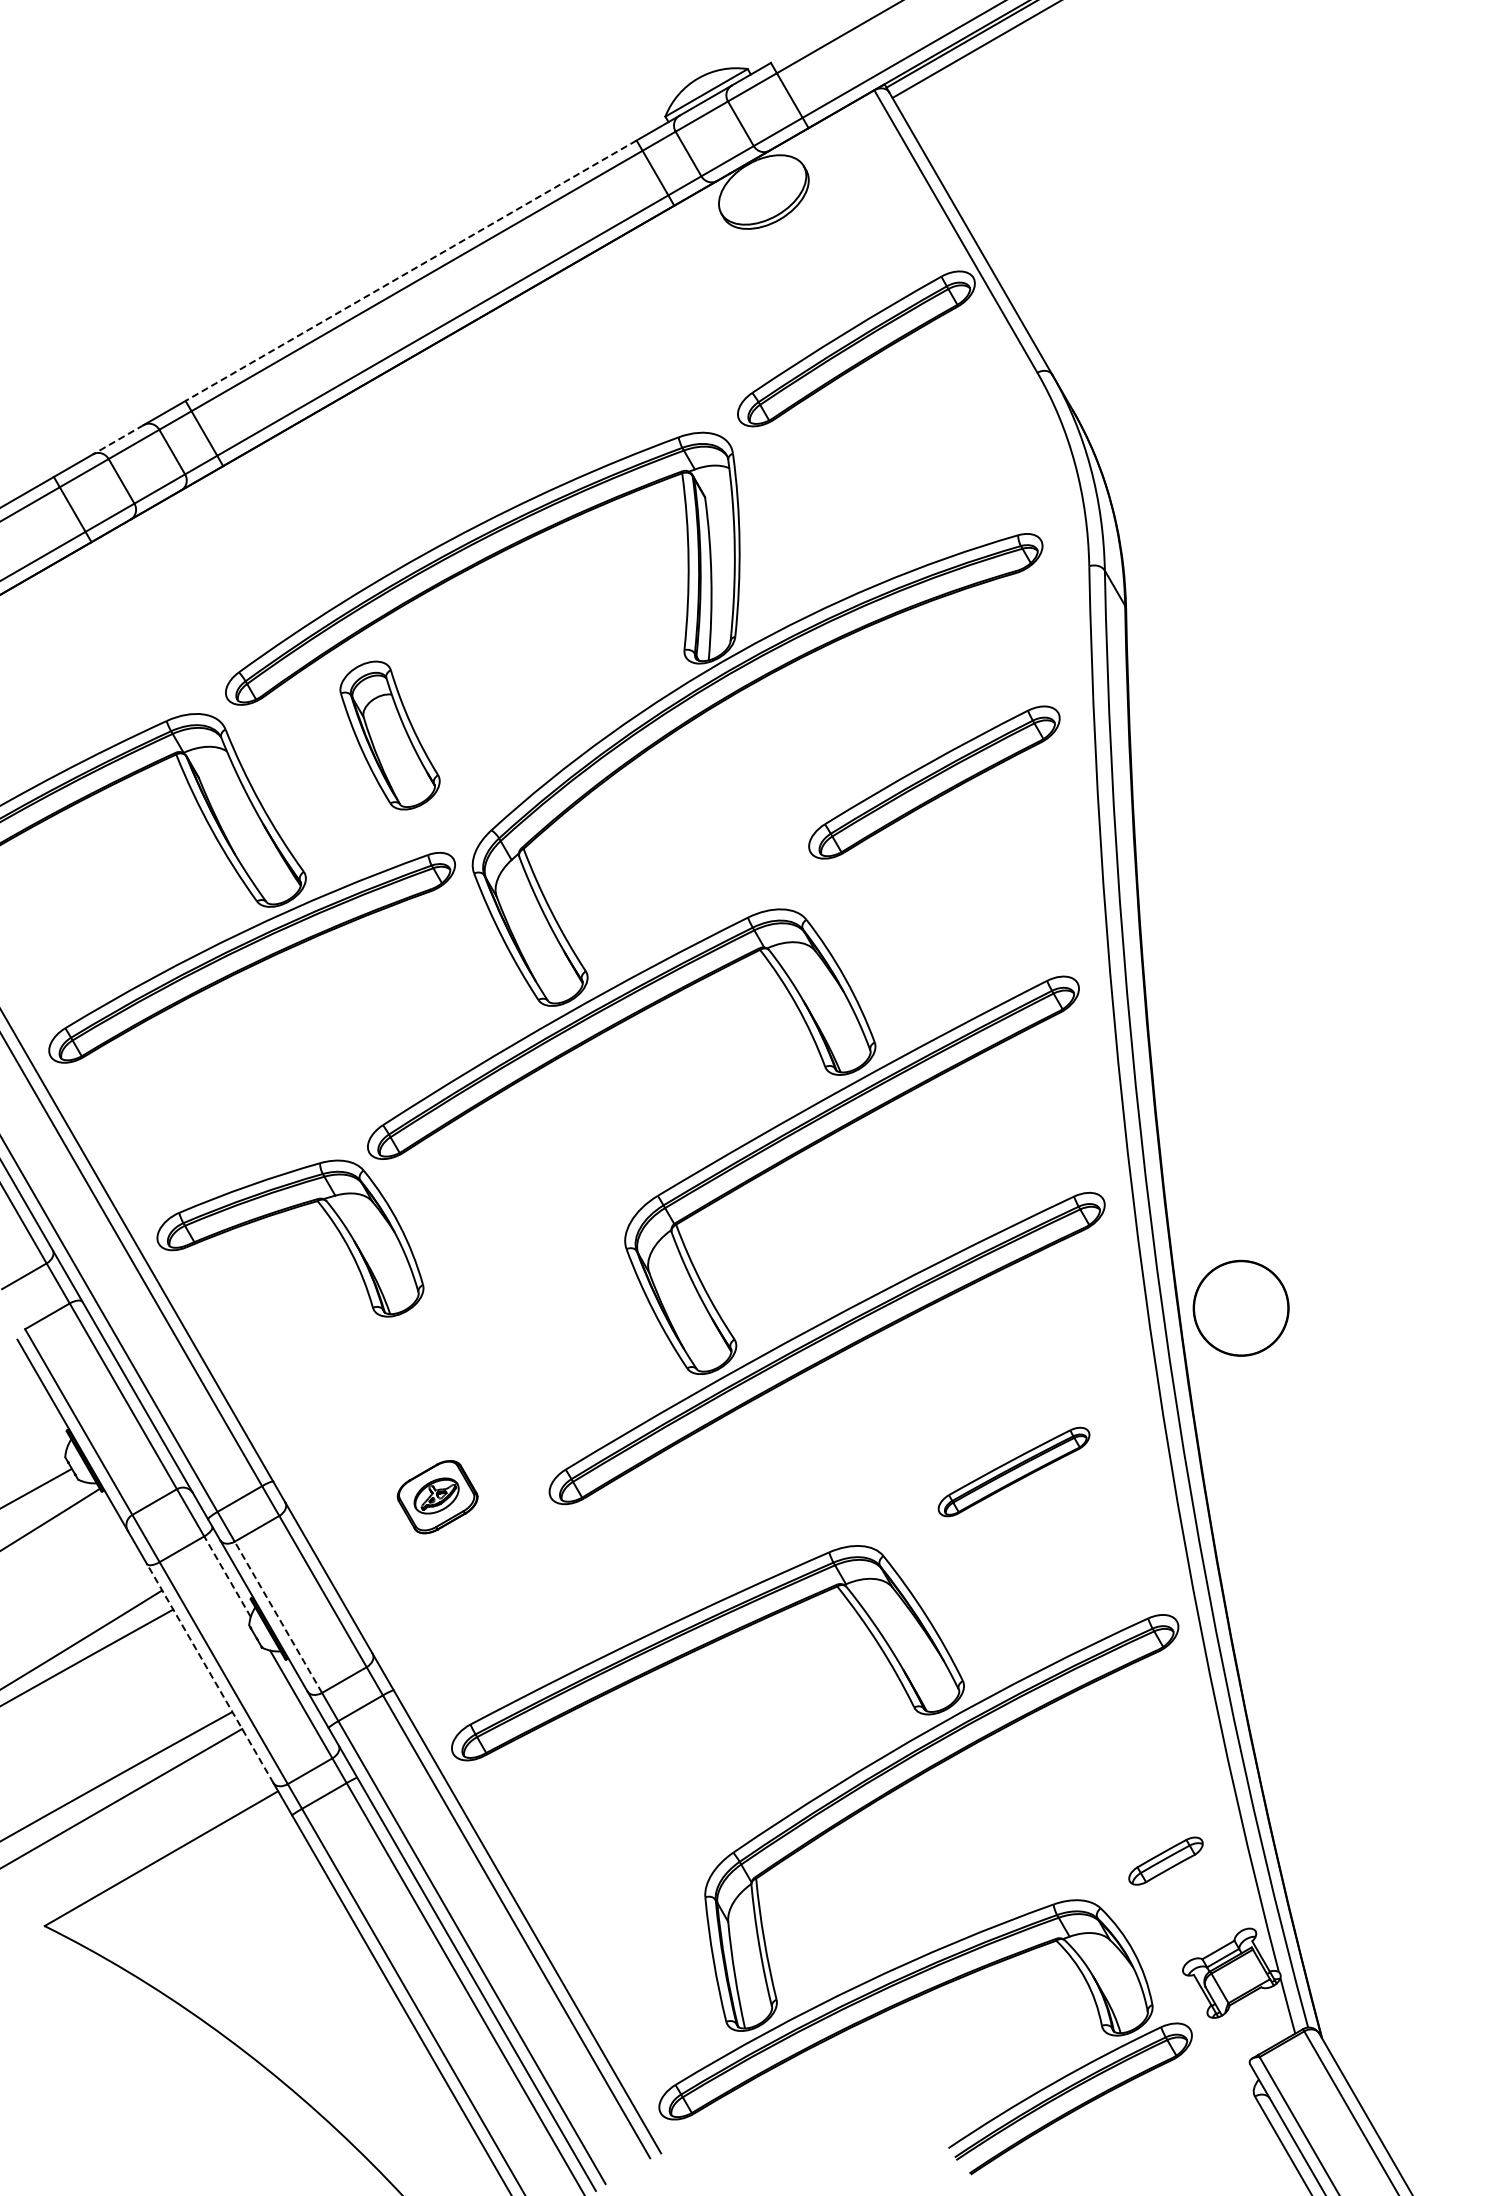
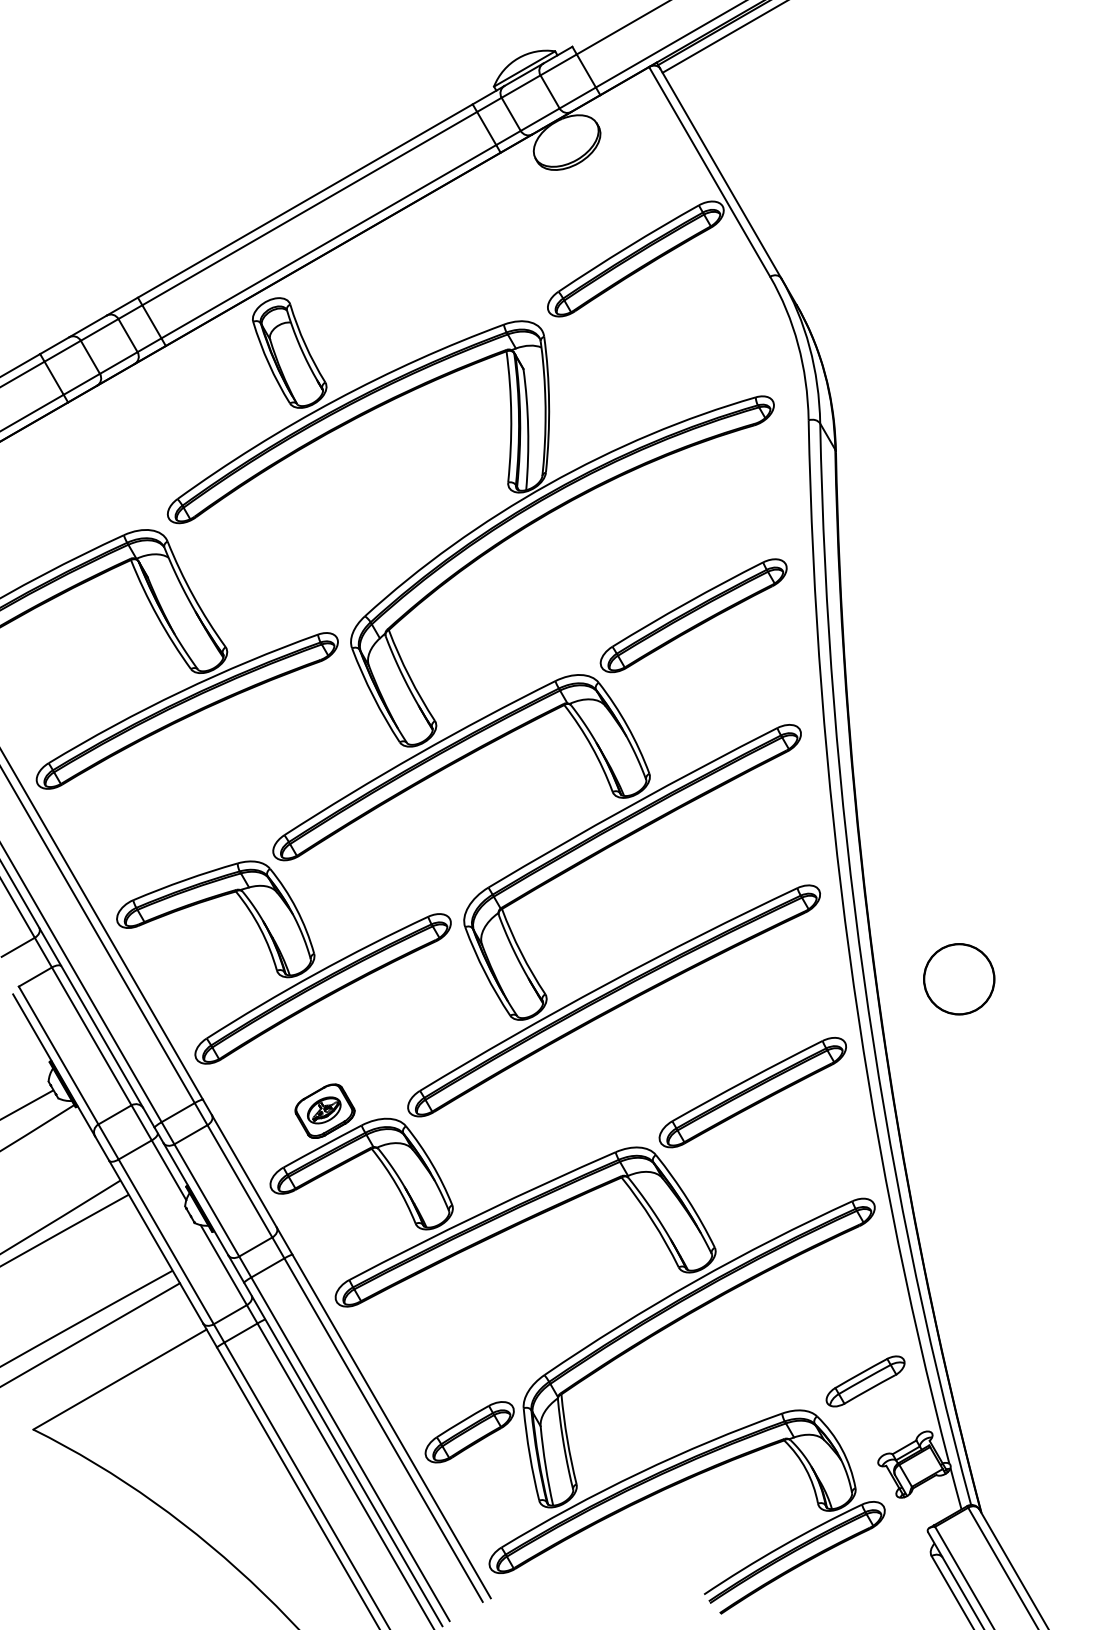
line: (410, 271) -> (304, 201), dashed -> solid
line: (117, 440) -> (87, 327), dashed -> solid
part: (389, 735) -> (289, 352), moved
part: (934, 782) -> (693, 615), moved
circle: (1240, 1307) -> (958, 978), moved
part: (435, 1332) -> (323, 989), added
part: (1013, 1471) -> (752, 1092), size x1.67
part: (473, 1563) -> (351, 1160), added
line: (227, 1576) -> (169, 1170), dashed -> solid
line: (278, 1616) -> (206, 1199), dashed -> solid
line: (210, 1673) -> (156, 1242), dashed -> solid
part: (1165, 1860) -> (865, 1380), size x1.43
part: (632, 1929) -> (469, 1432), added

